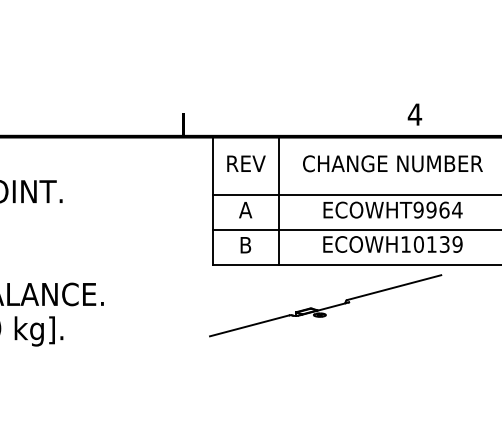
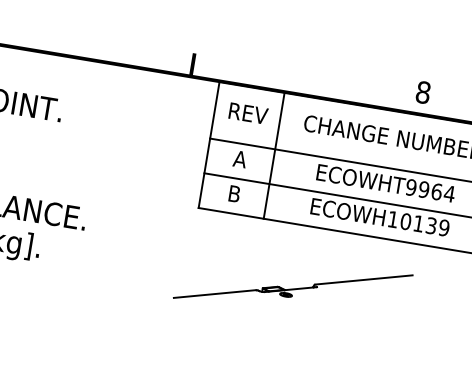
text: (414, 114) -> (422, 92), 4 -> 8
part: (325, 305) -> (293, 286), moved

